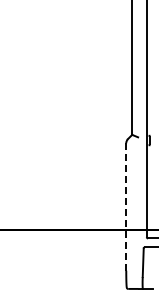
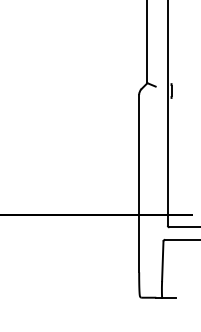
line: (126, 206) -> (139, 182), dashed -> solid

